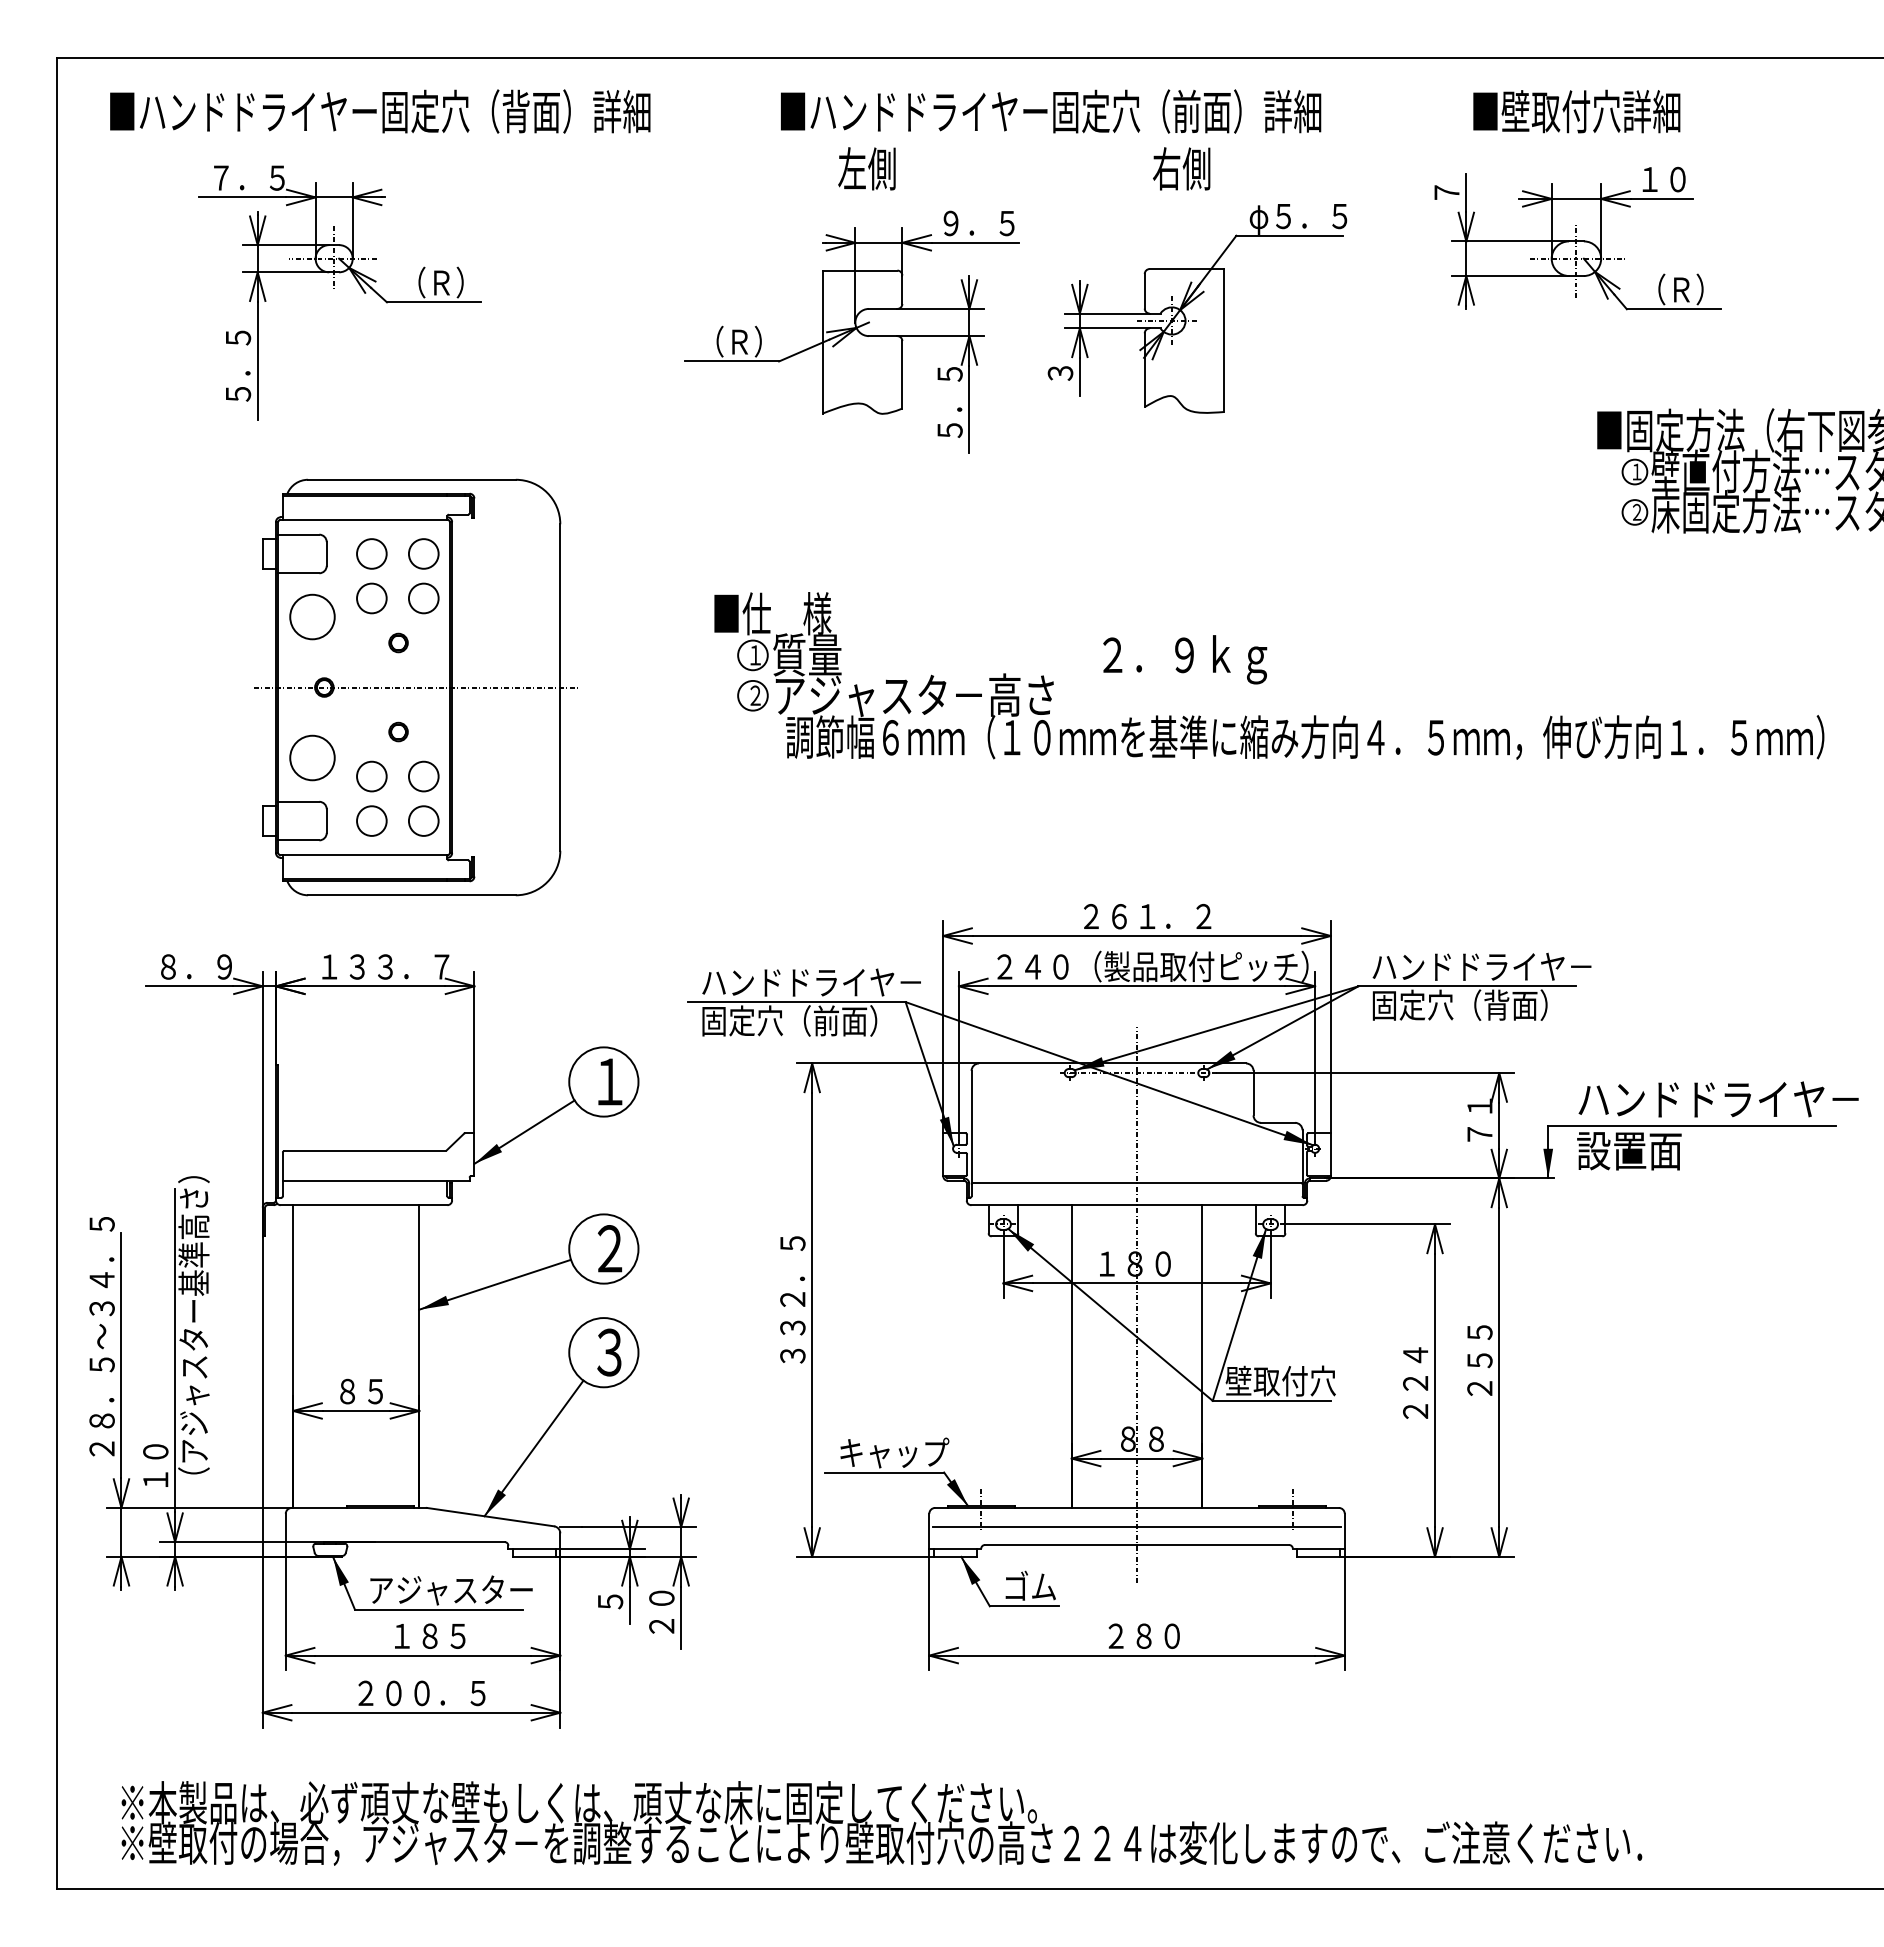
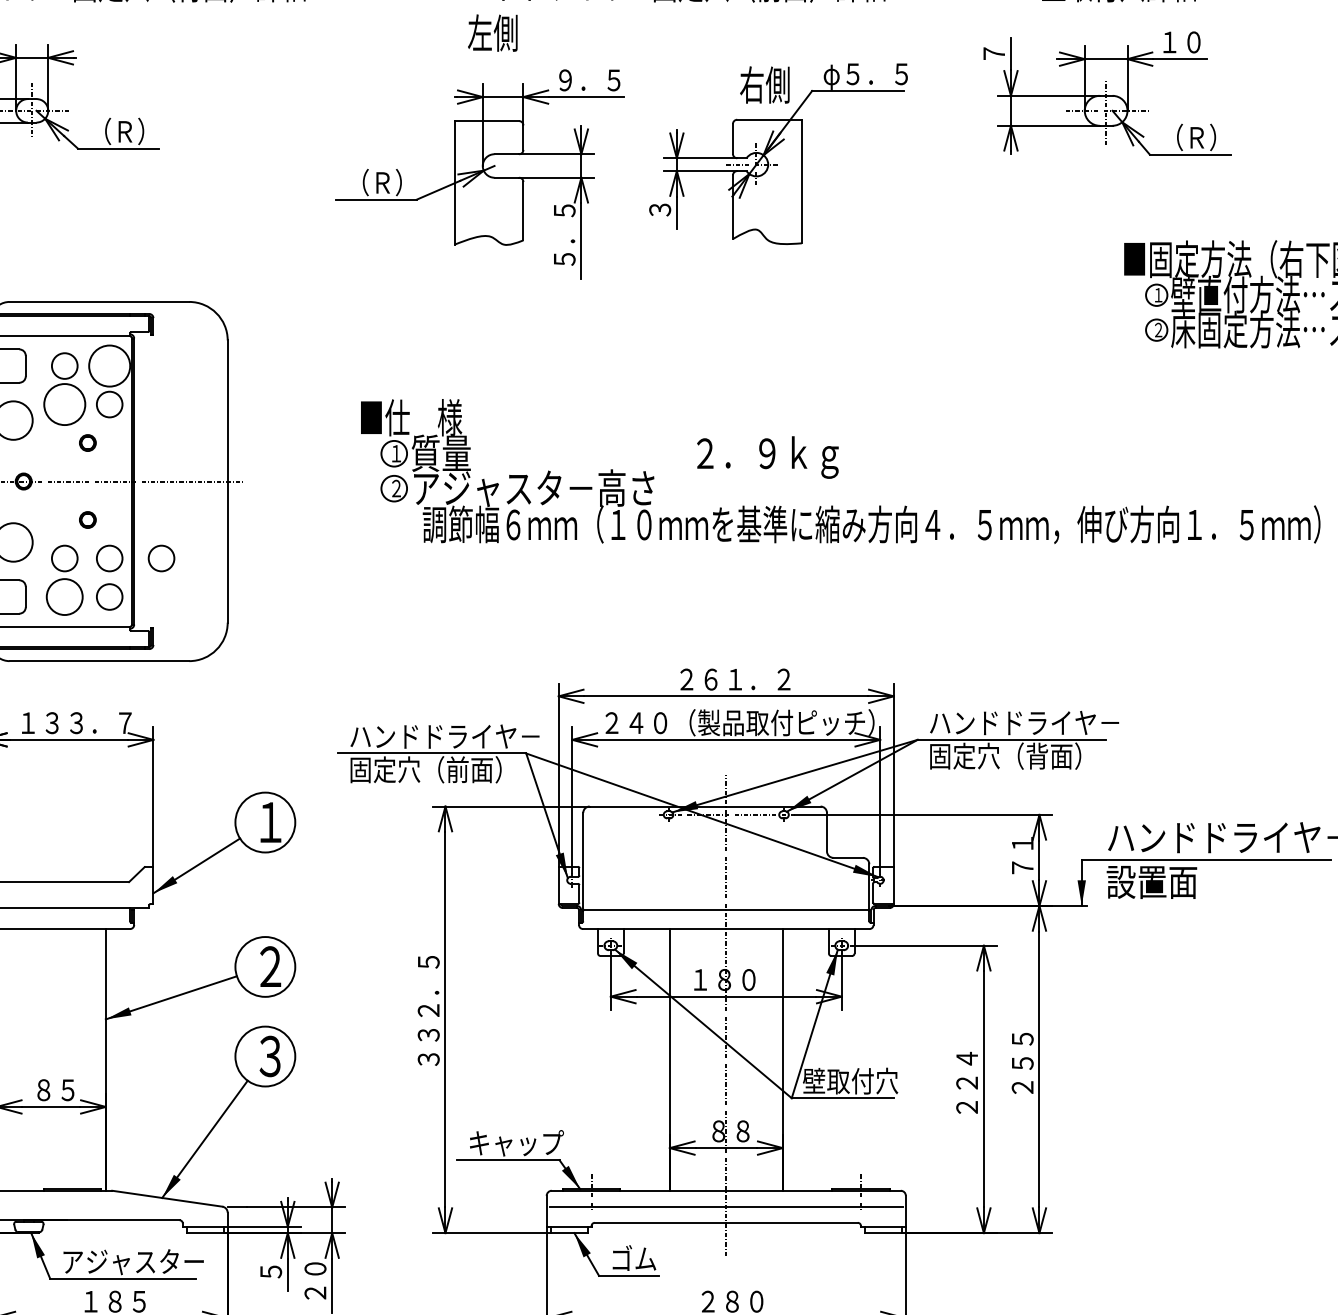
text: (1181, 168) -> (764, 84), moved
circle: (423, 553) -> (109, 365), size x1.6
circle: (371, 598) -> (64, 404), size x1.6
circle: (483, 776) -> (161, 558), added
circle: (371, 820) -> (64, 596), size x1.4

